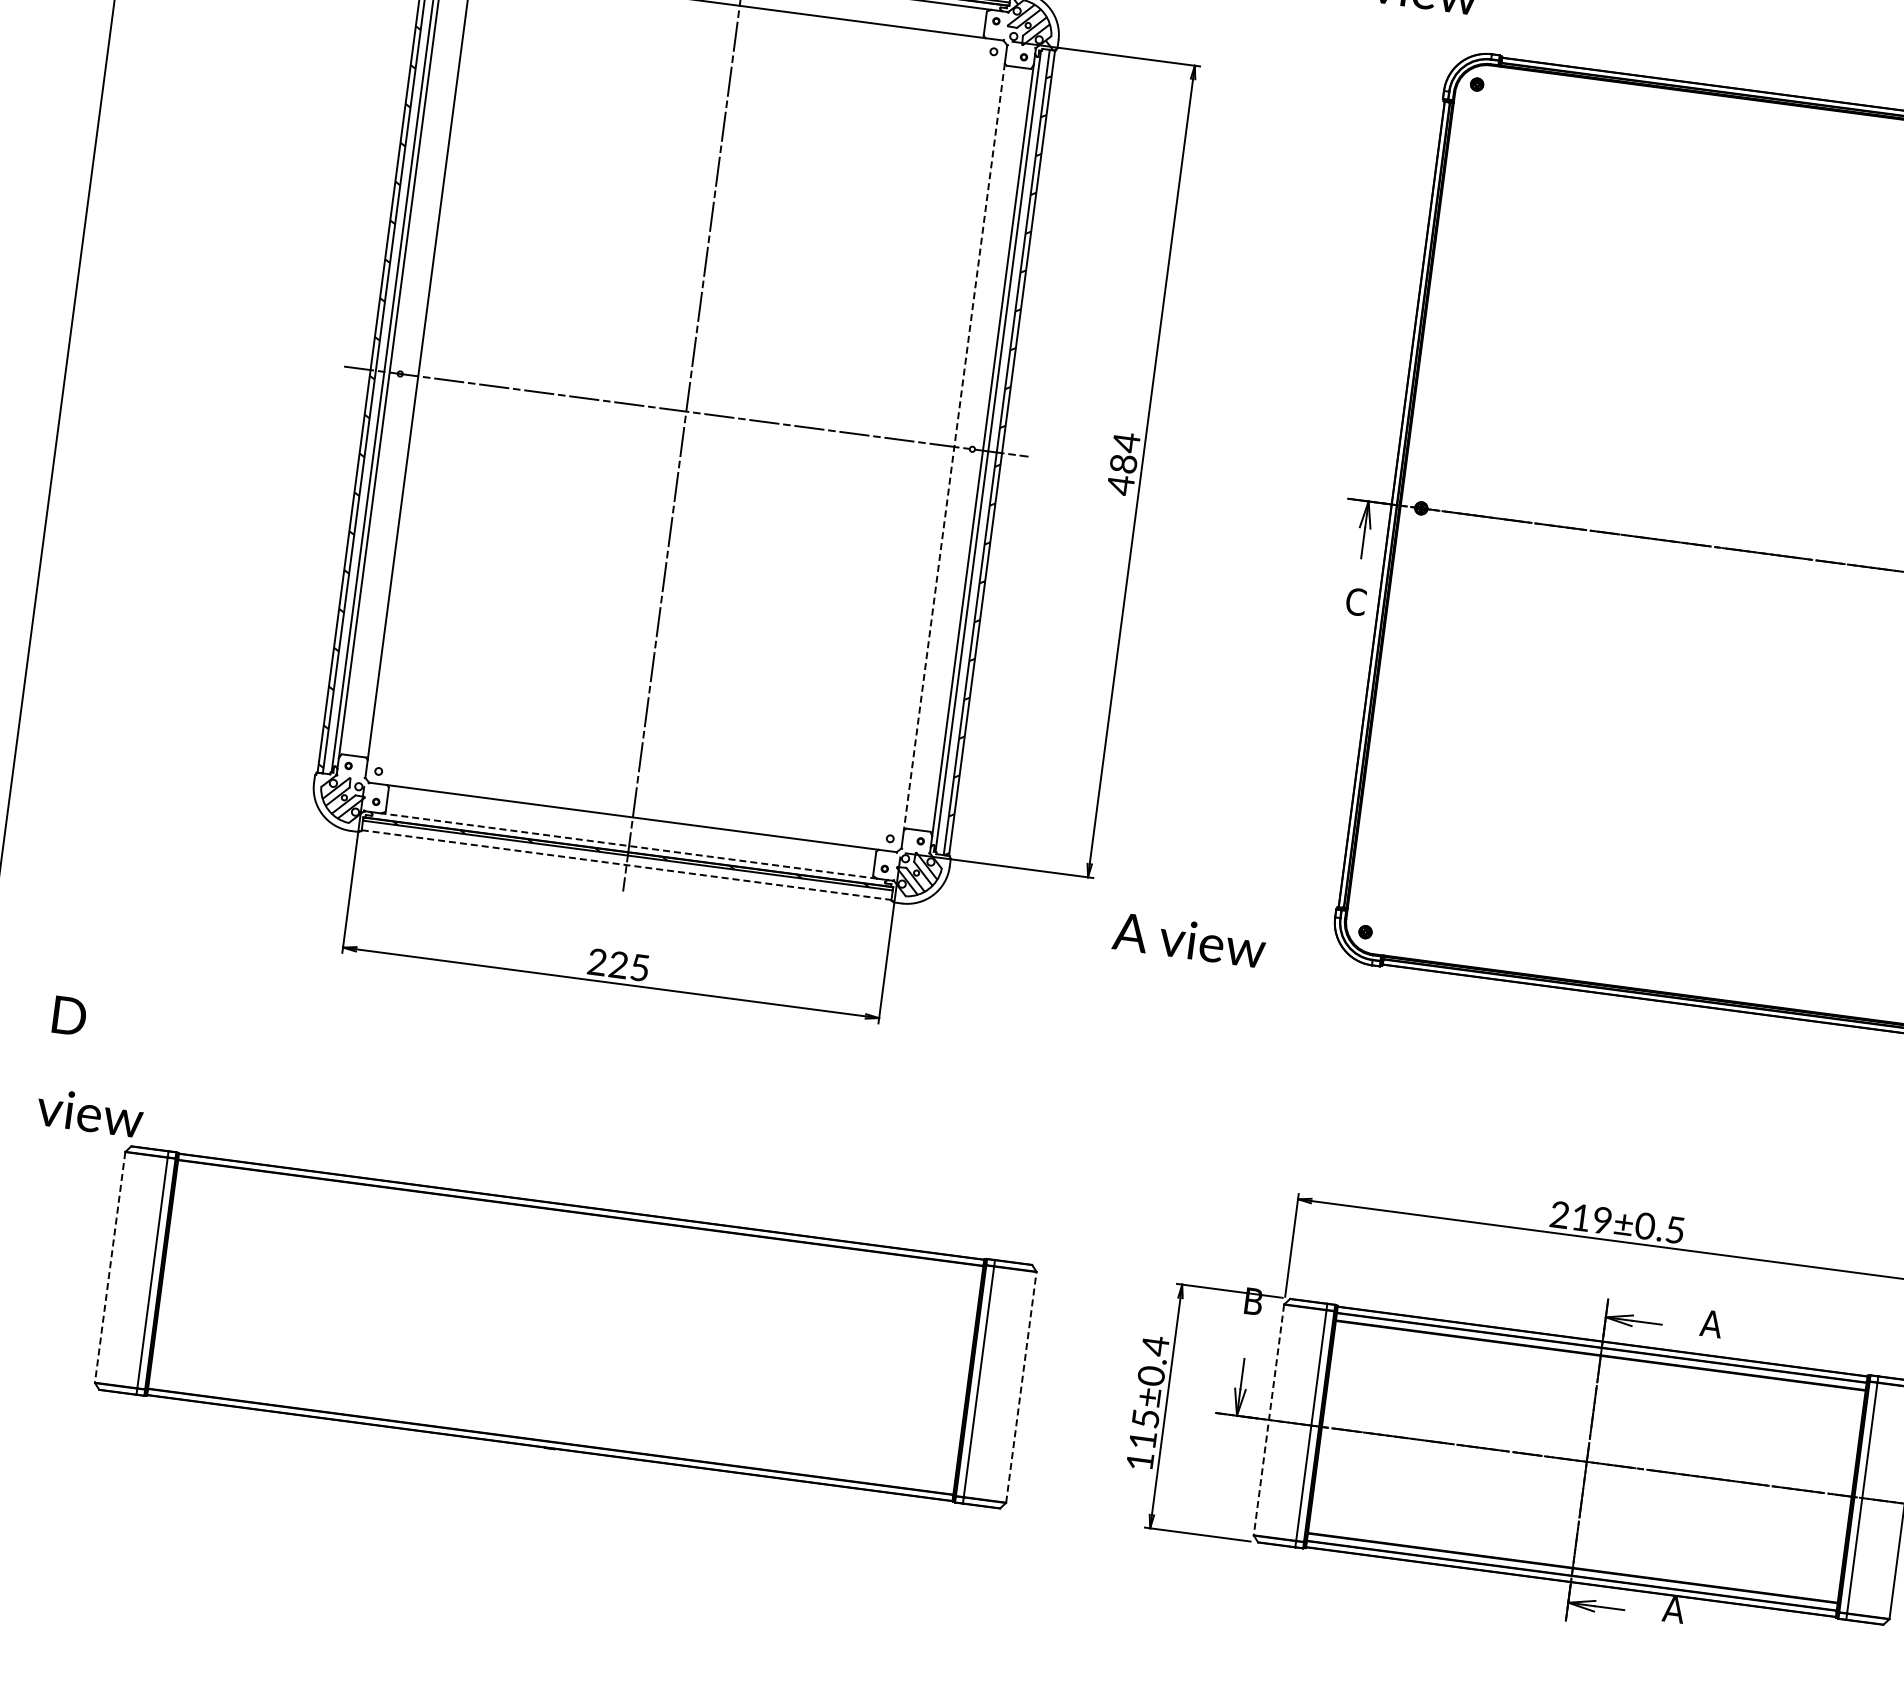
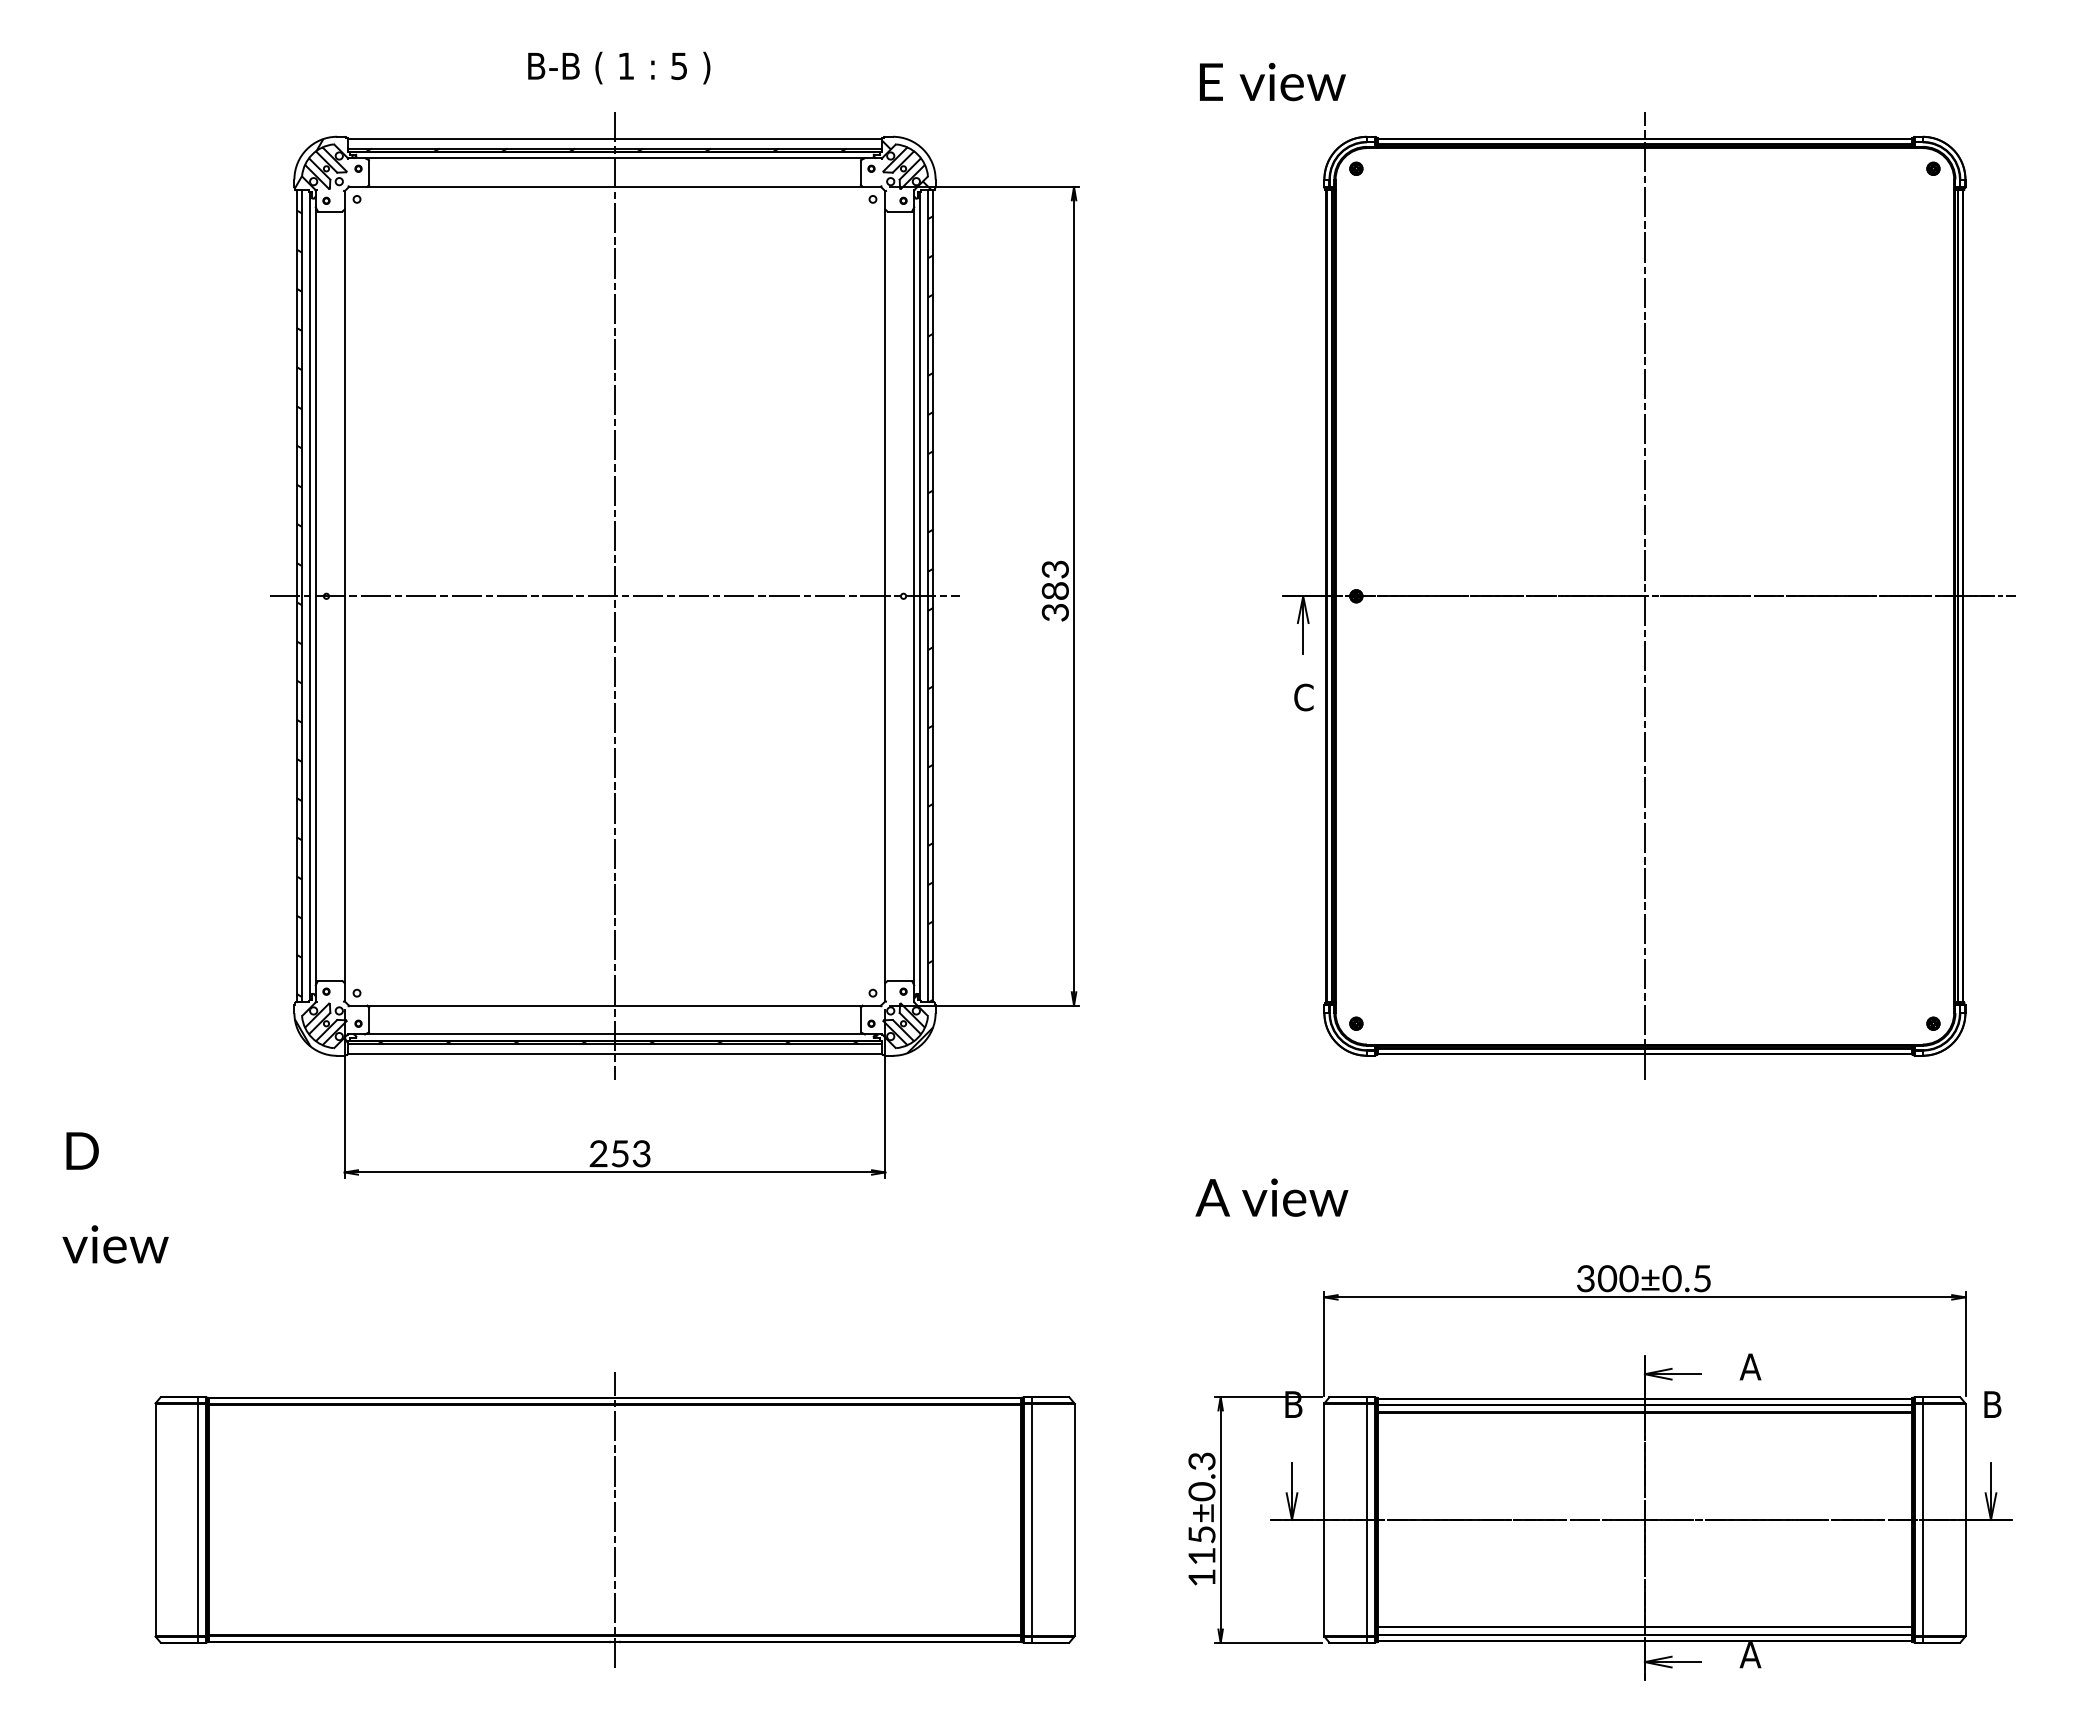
line: (954, 447) -> (885, 596), dashed -> solid
text: (1122, 463) -> (1054, 590), 484 -> 383
line: (1706, 546) -> (1644, 596), added
hatch: (337, 805) -> (320, 1032), added
line: (628, 846) -> (614, 1034), dashed -> solid
line: (627, 864) -> (615, 1053), dashed -> solid
hatch: (916, 872) -> (903, 1023), added
text: (1189, 939) -> (1271, 1197), moved
text: (628, 966) -> (630, 1153), 225 -> 253
text: (96, 1066) -> (115, 1197), moved
text: (1581, 1217) -> (1607, 1278), 219±0.5 -> 300±0.5
line: (110, 1267) -> (155, 1520), dashed -> solid
line: (566, 1326) -> (615, 1519), added
text: (1154, 1345) -> (1201, 1461), 115±0.4 -> 115±0.3
line: (1021, 1386) -> (1074, 1519), dashed -> solid
line: (1269, 1420) -> (1324, 1520), dashed -> solid

